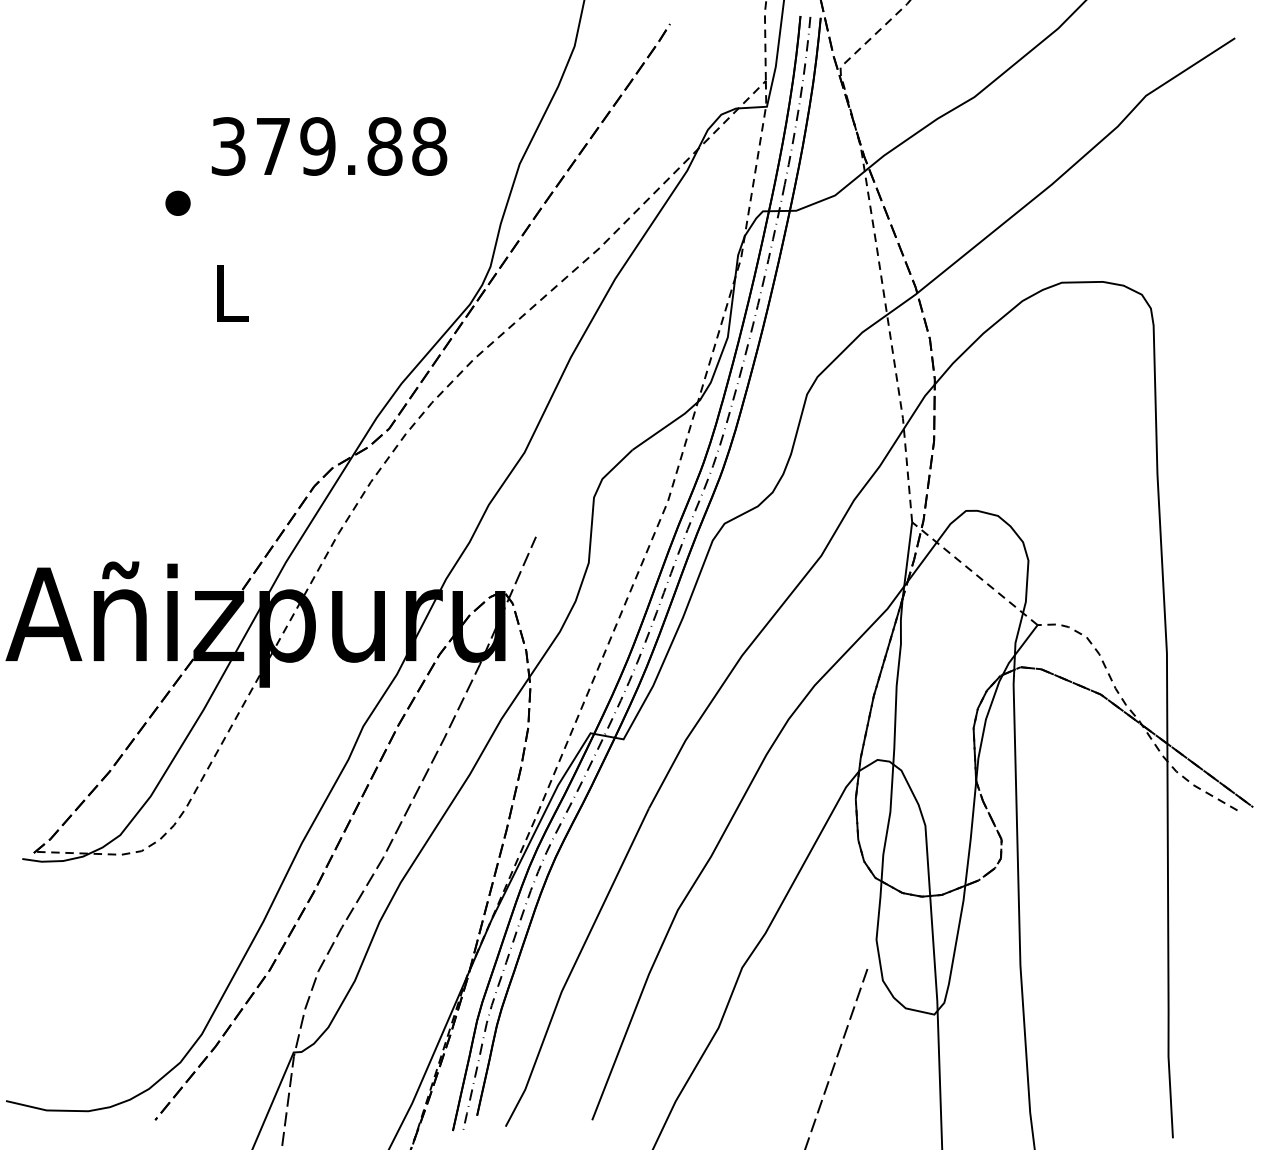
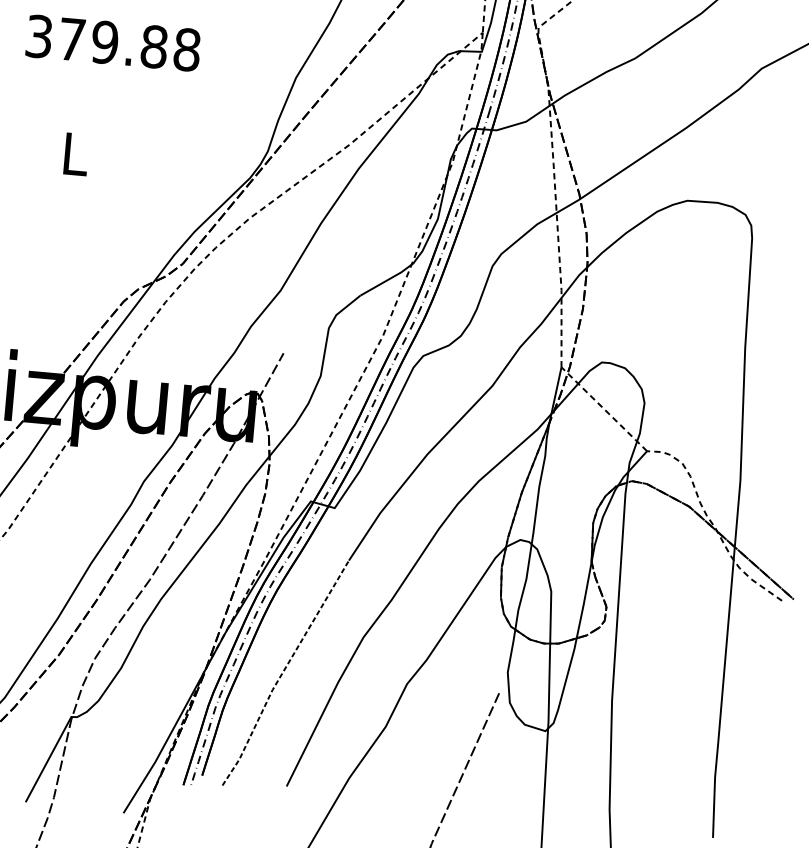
text: (329, 146) -> (113, 43), moved
part: (177, 202) -> (41, 83), removed
line: (573, 966) -> (282, 672), solid -> dashed

